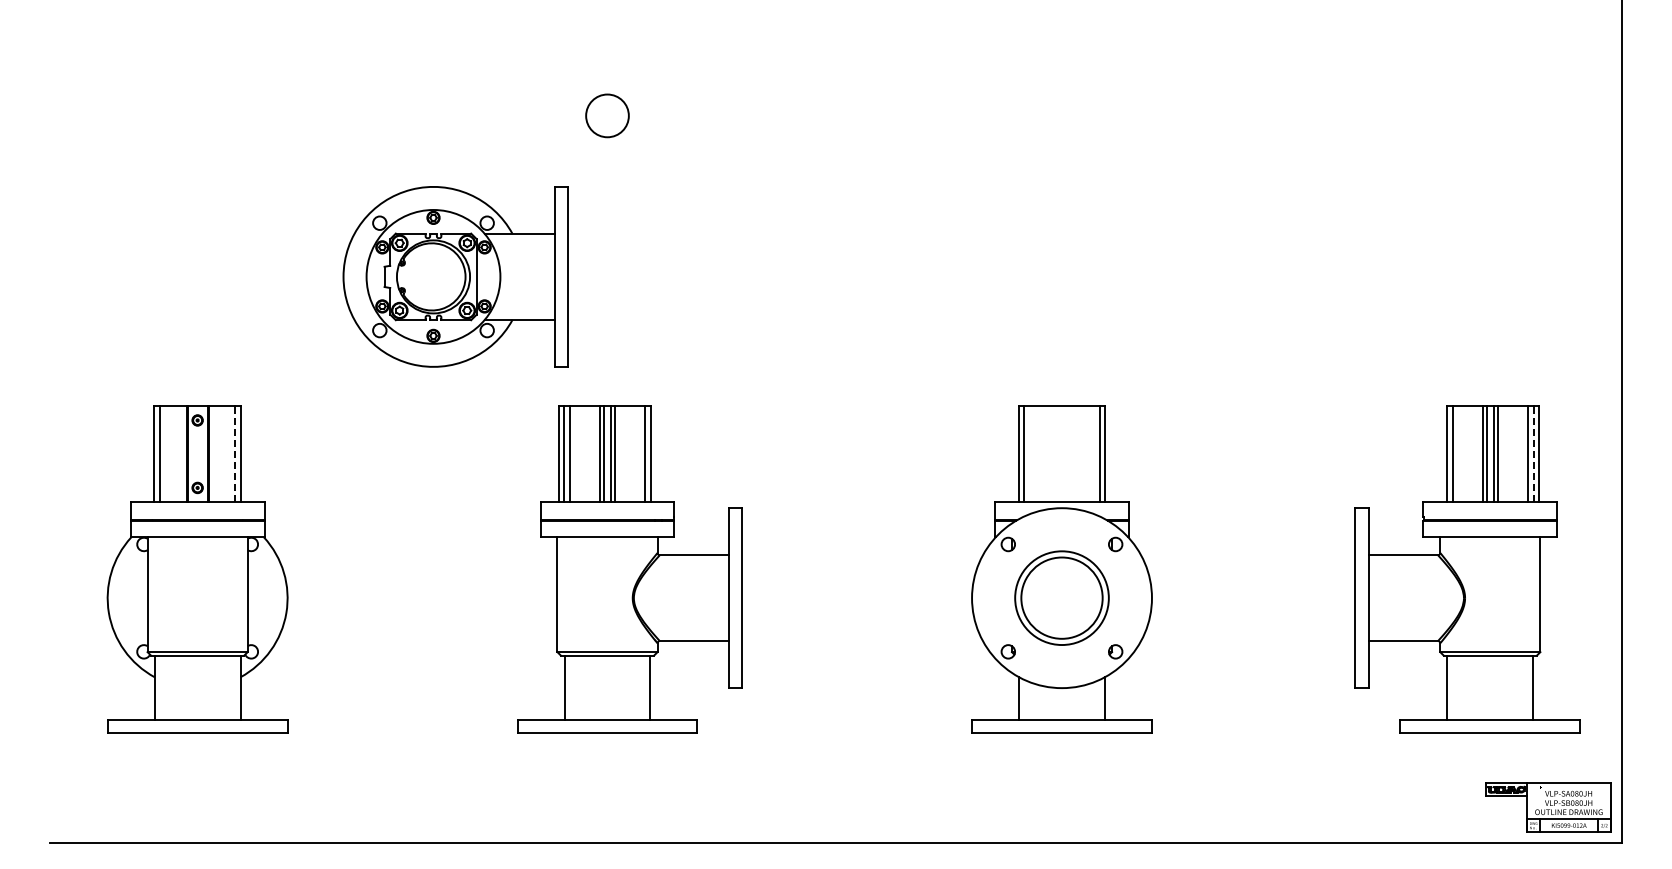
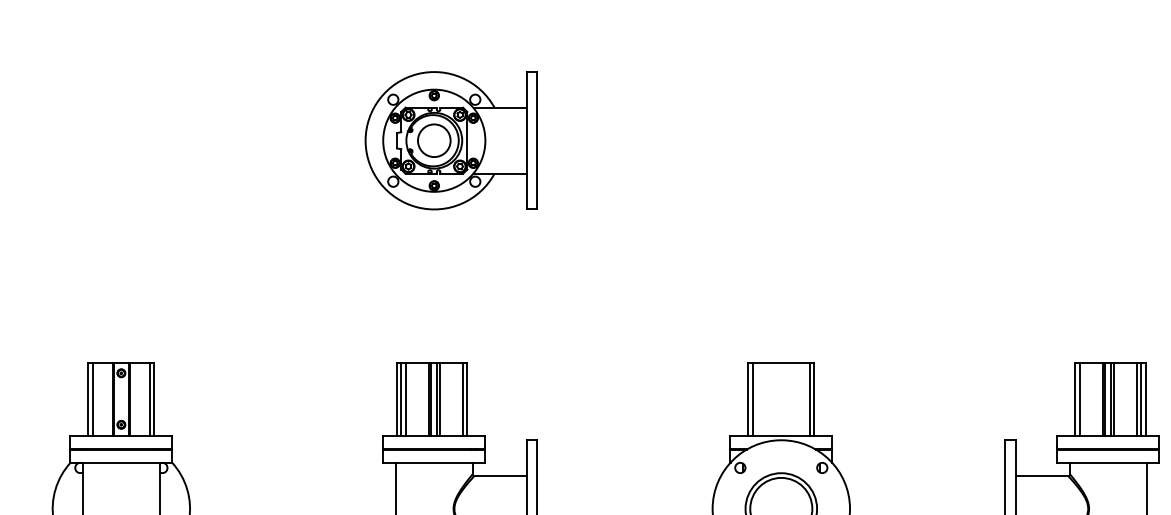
part: (455, 276) -> (451, 140), moved
line: (235, 454) -> (150, 399), dashed -> solid
line: (1533, 454) -> (1141, 399), dashed -> solid

